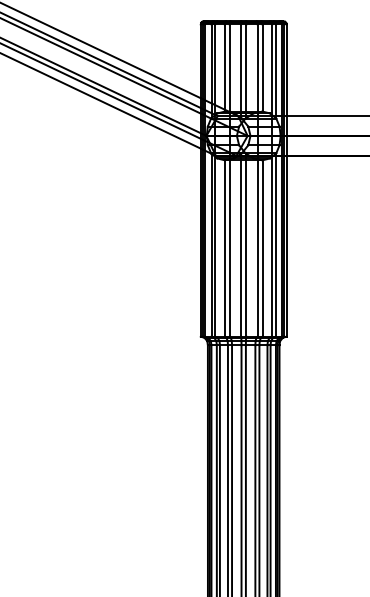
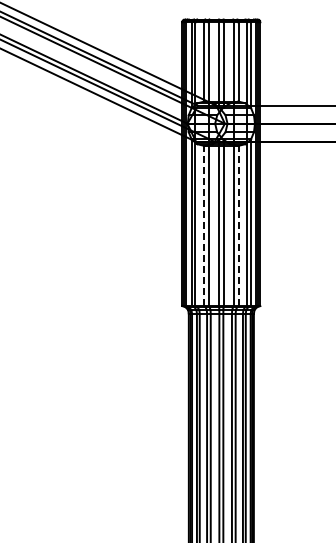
line: (225, 247) -> (204, 225), solid -> dashed
line: (262, 247) -> (238, 225), solid -> dashed

